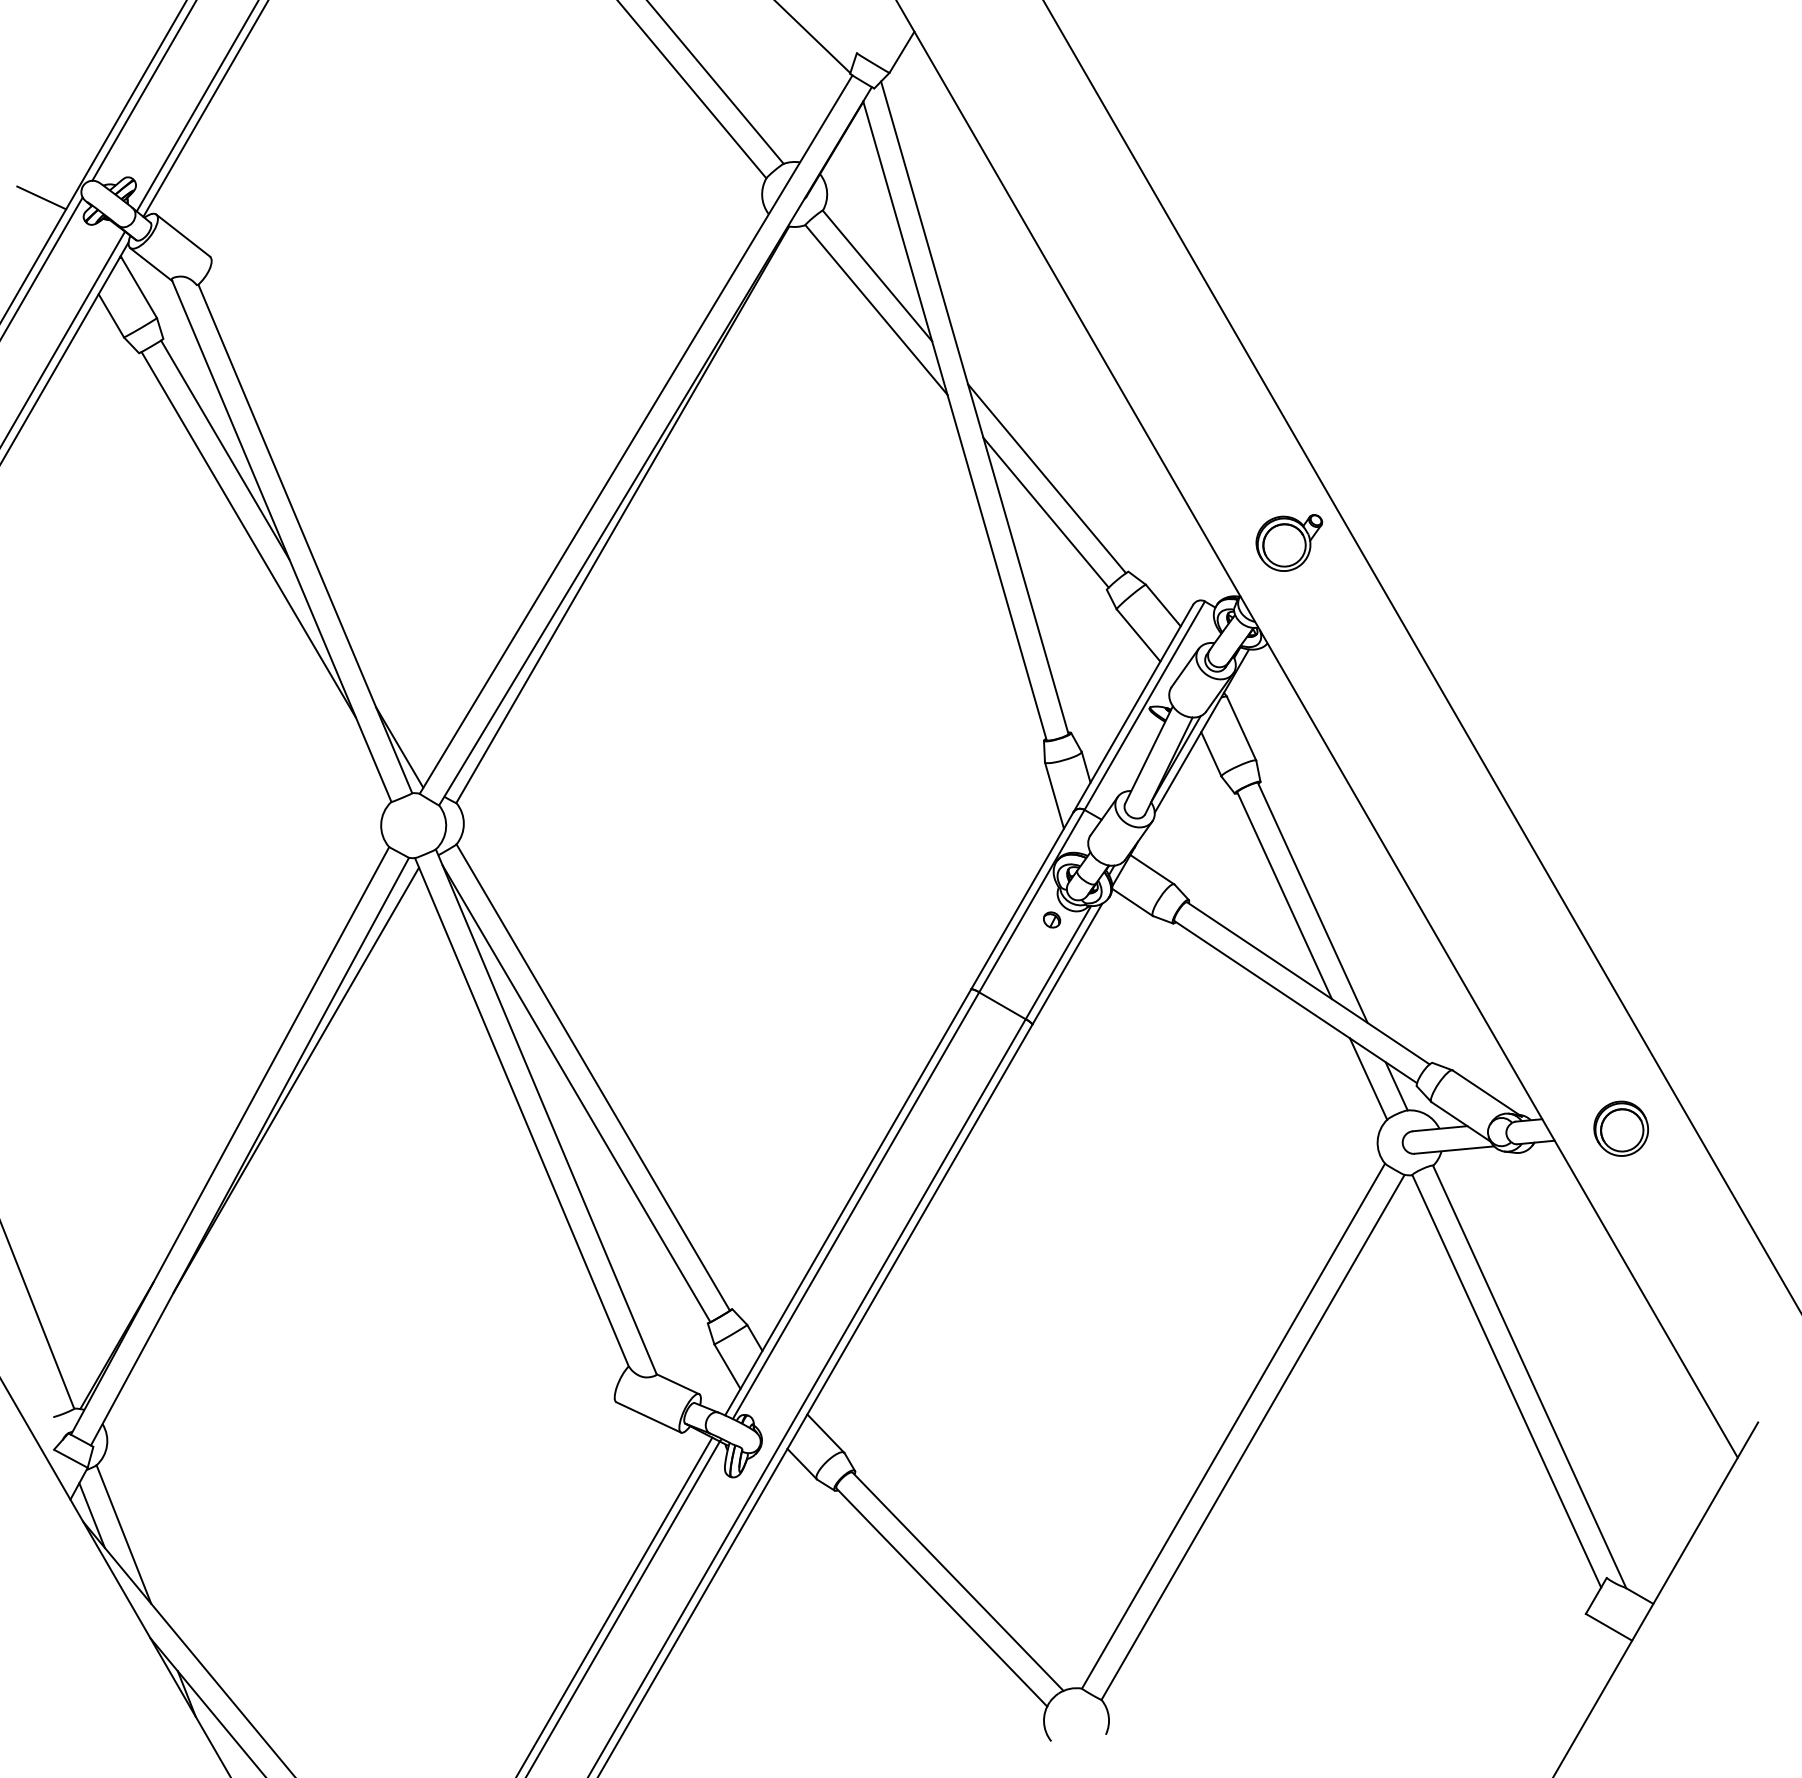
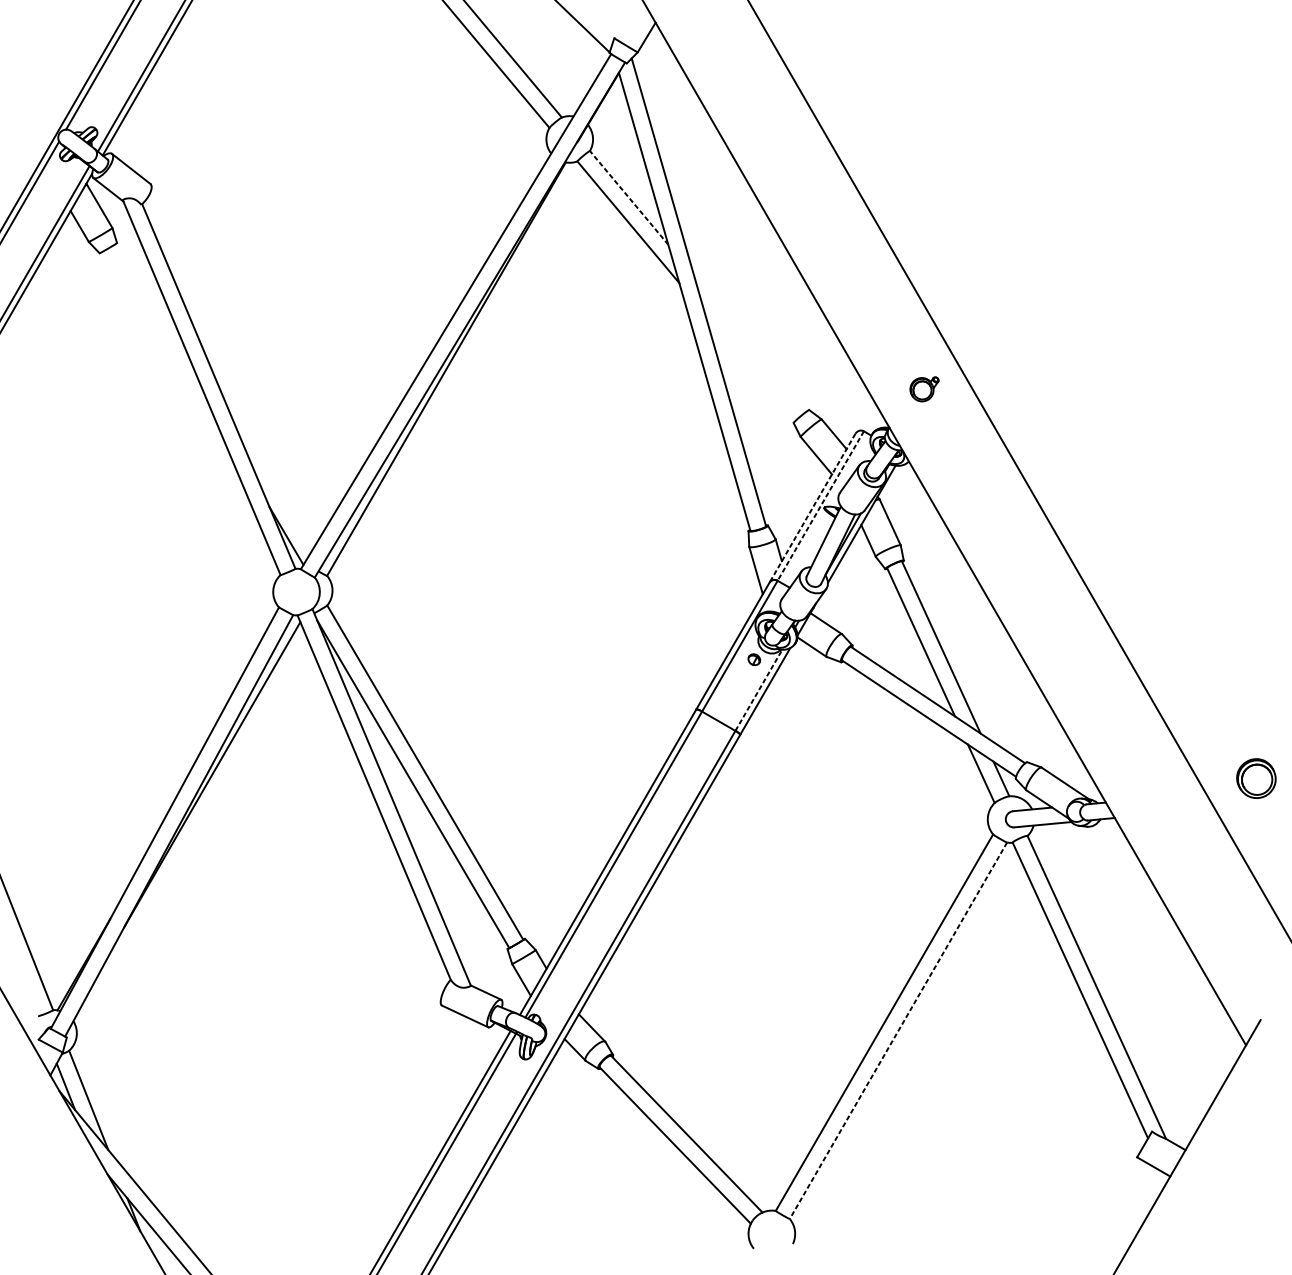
line: (41, 197) -> (29, 141), removed
line: (877, 275) -> (629, 197), solid -> dashed
line: (225, 449) -> (161, 322), removed
line: (1047, 478) -> (751, 343), removed
line: (1045, 512) -> (749, 367), removed
line: (248, 534) -> (178, 383), removed
part: (1289, 542) -> (924, 389), size x0.6
line: (1144, 706) -> (820, 506), solid -> dashed
line: (1133, 708) -> (812, 508), solid -> dashed
line: (1058, 962) -> (758, 690), solid -> dashed
part: (1620, 1128) -> (1255, 778), moved
line: (1252, 1437) -> (898, 1030), solid -> dashed

